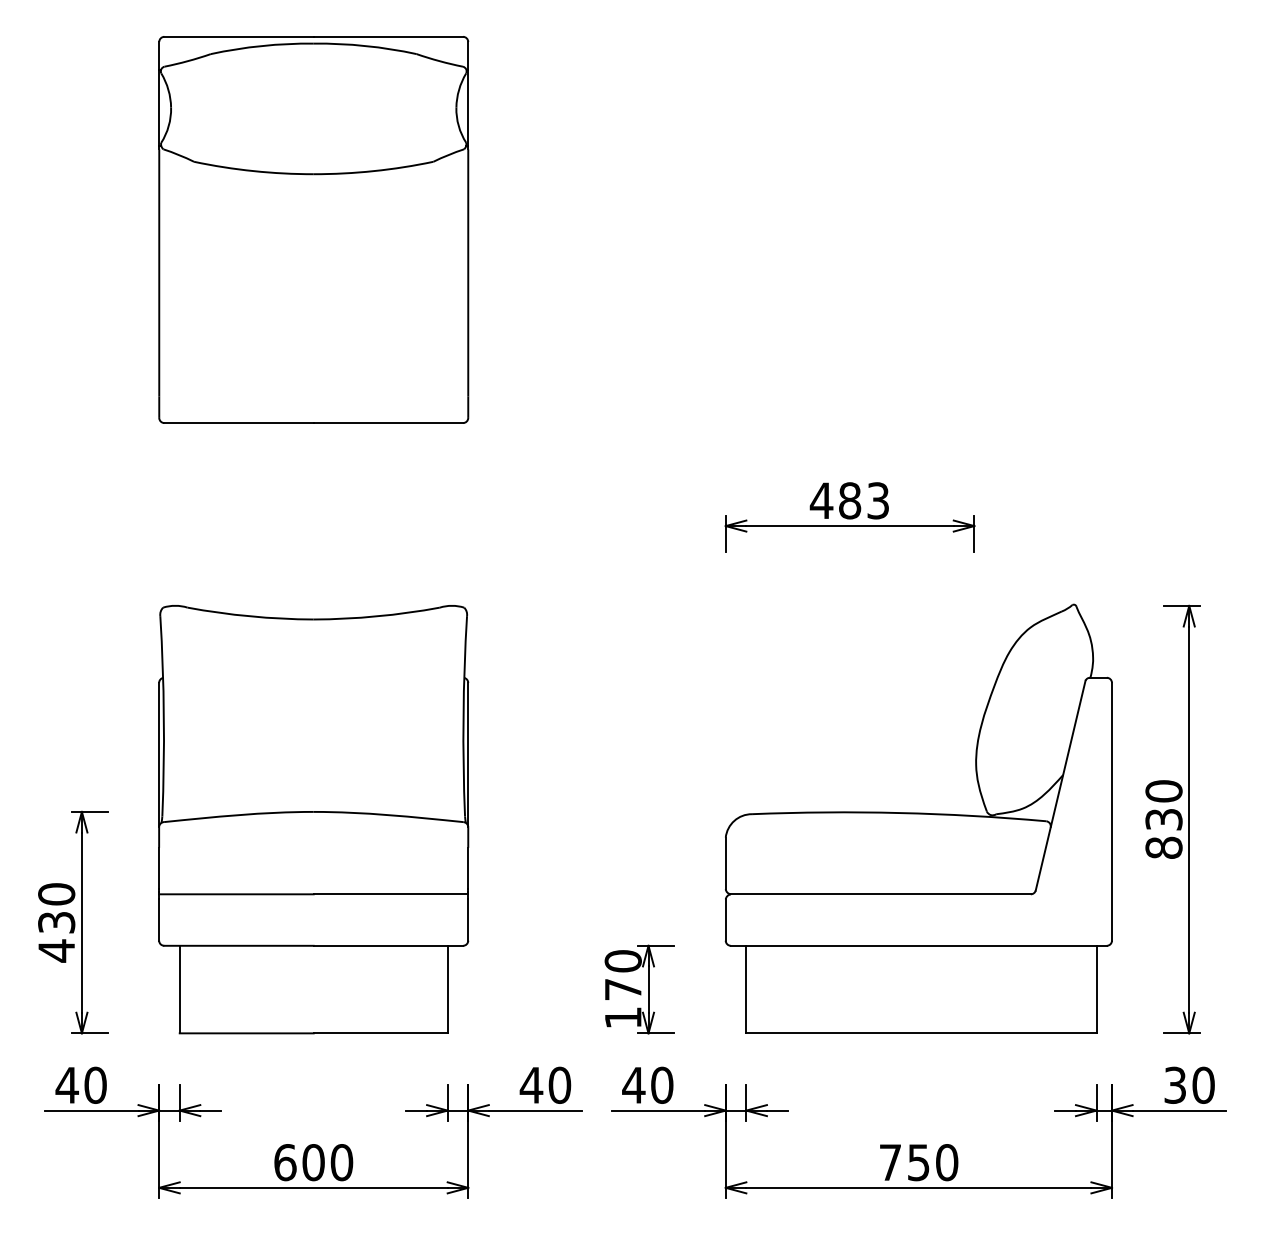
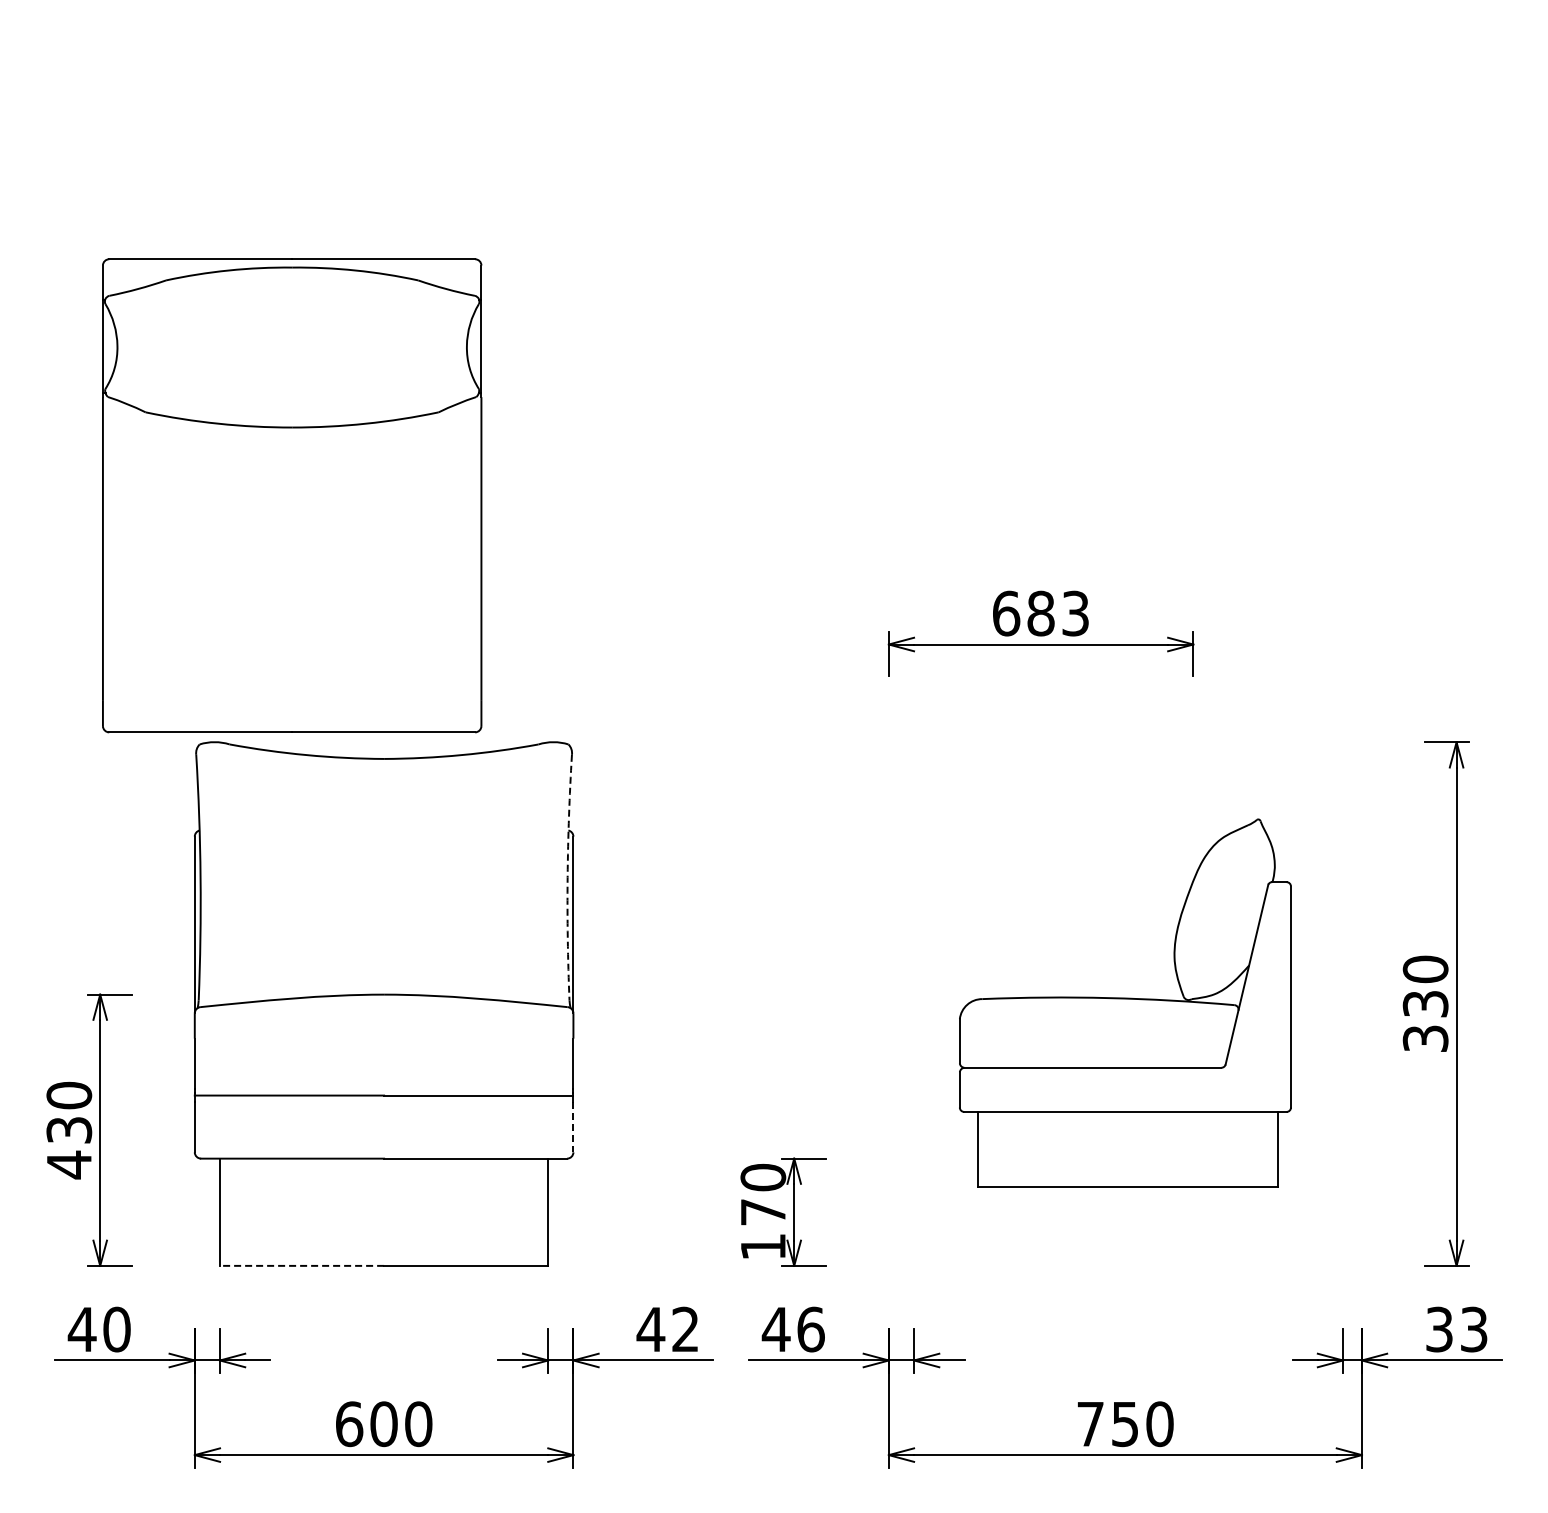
part: (314, 229) -> (292, 495), moved
text: (820, 500) -> (1005, 613), 483 -> 683
arc: (463, 716) -> (567, 877), solid -> dashed
part: (918, 818) -> (1125, 1002), size x0.7
text: (1163, 847) -> (1425, 1038), 830 -> 330
line: (468, 920) -> (573, 1127), solid -> dashed
line: (246, 1033) -> (301, 1265), solid -> dashed
text: (559, 1085) -> (685, 1329), 40 -> 42
text: (661, 1085) -> (810, 1329), 40 -> 46
text: (1203, 1085) -> (1473, 1329), 30 -> 33

